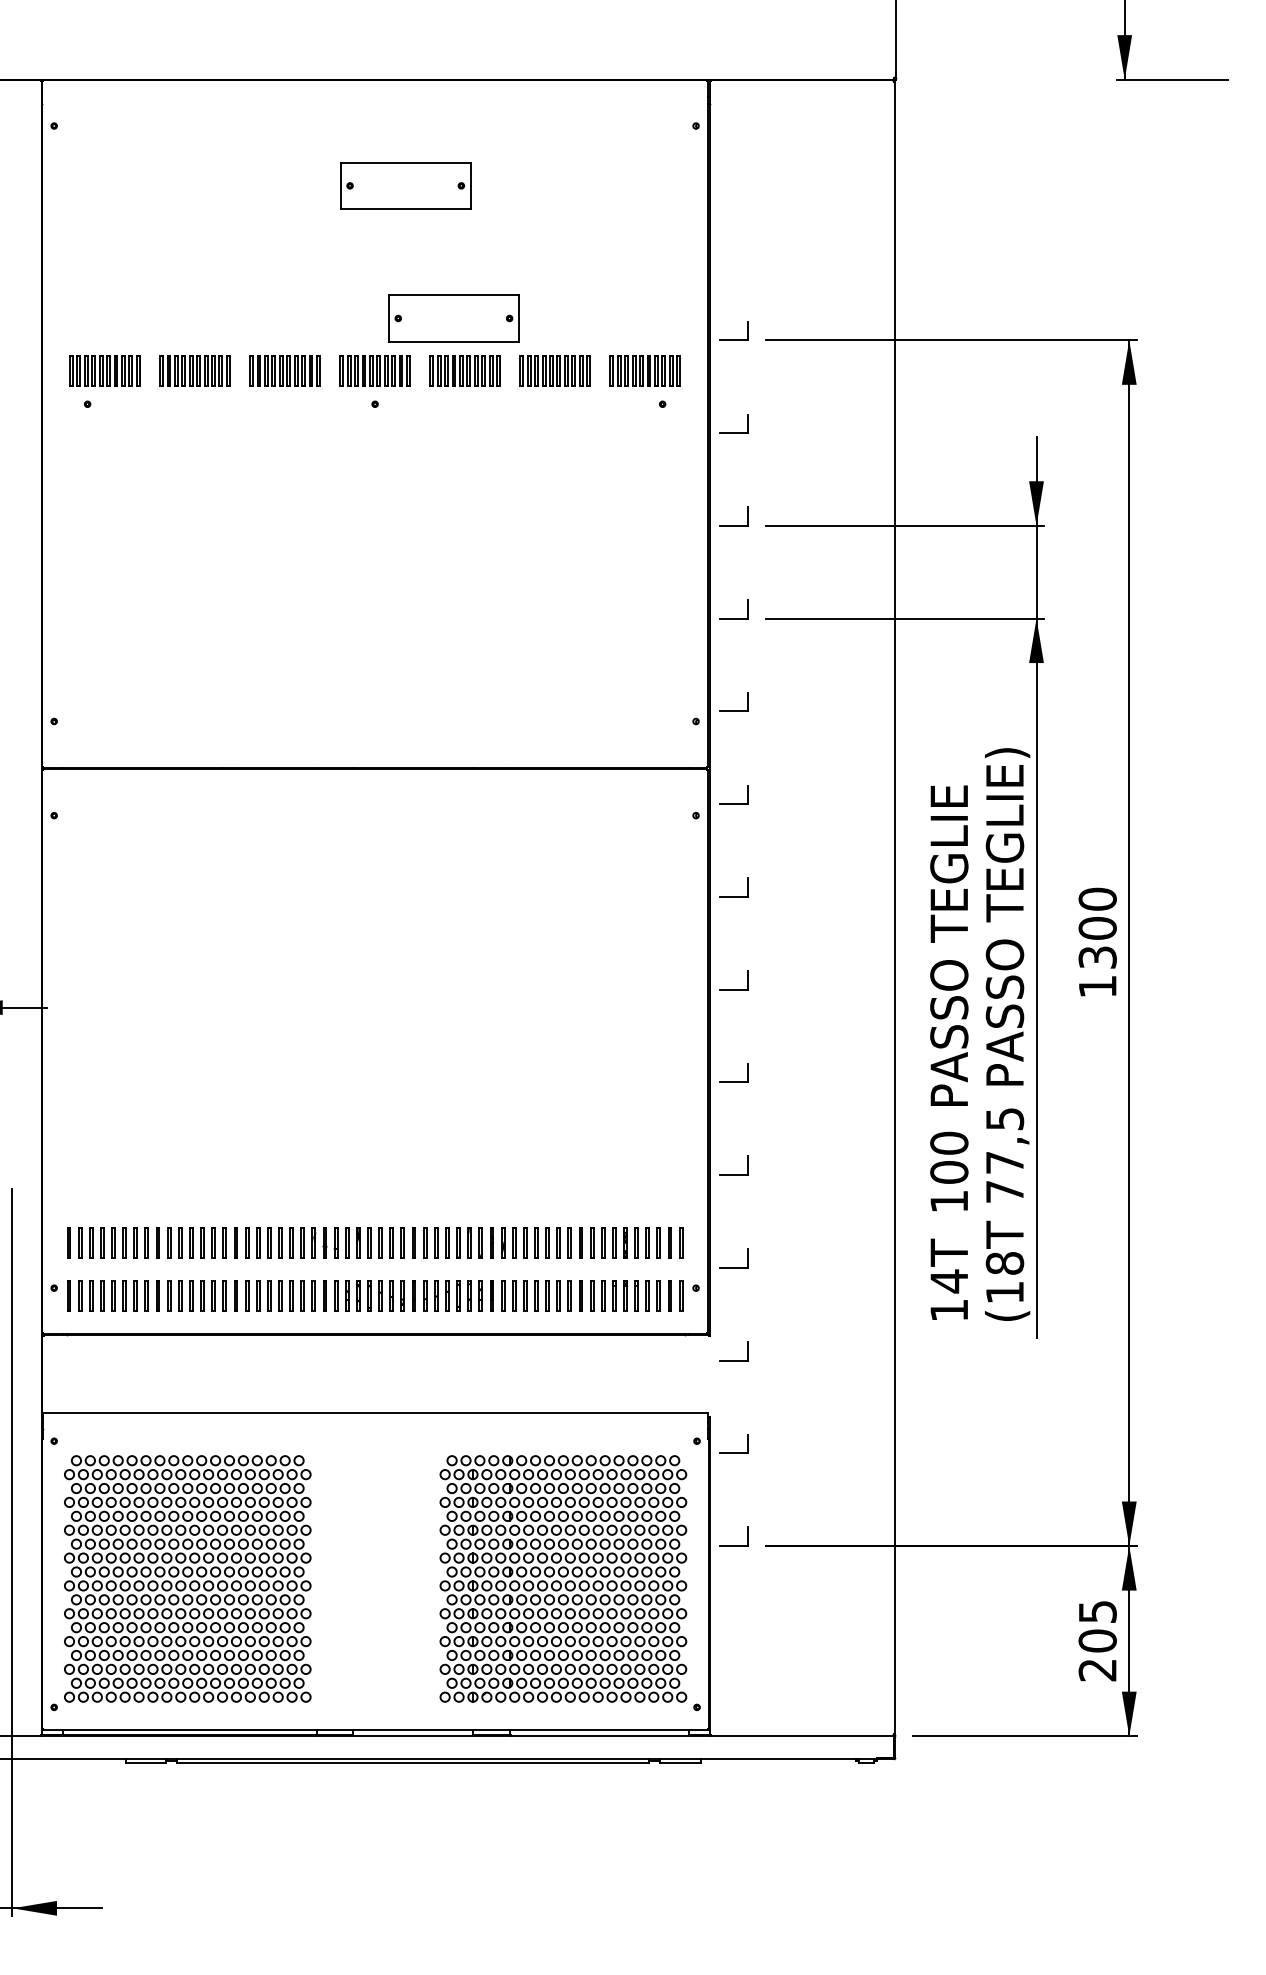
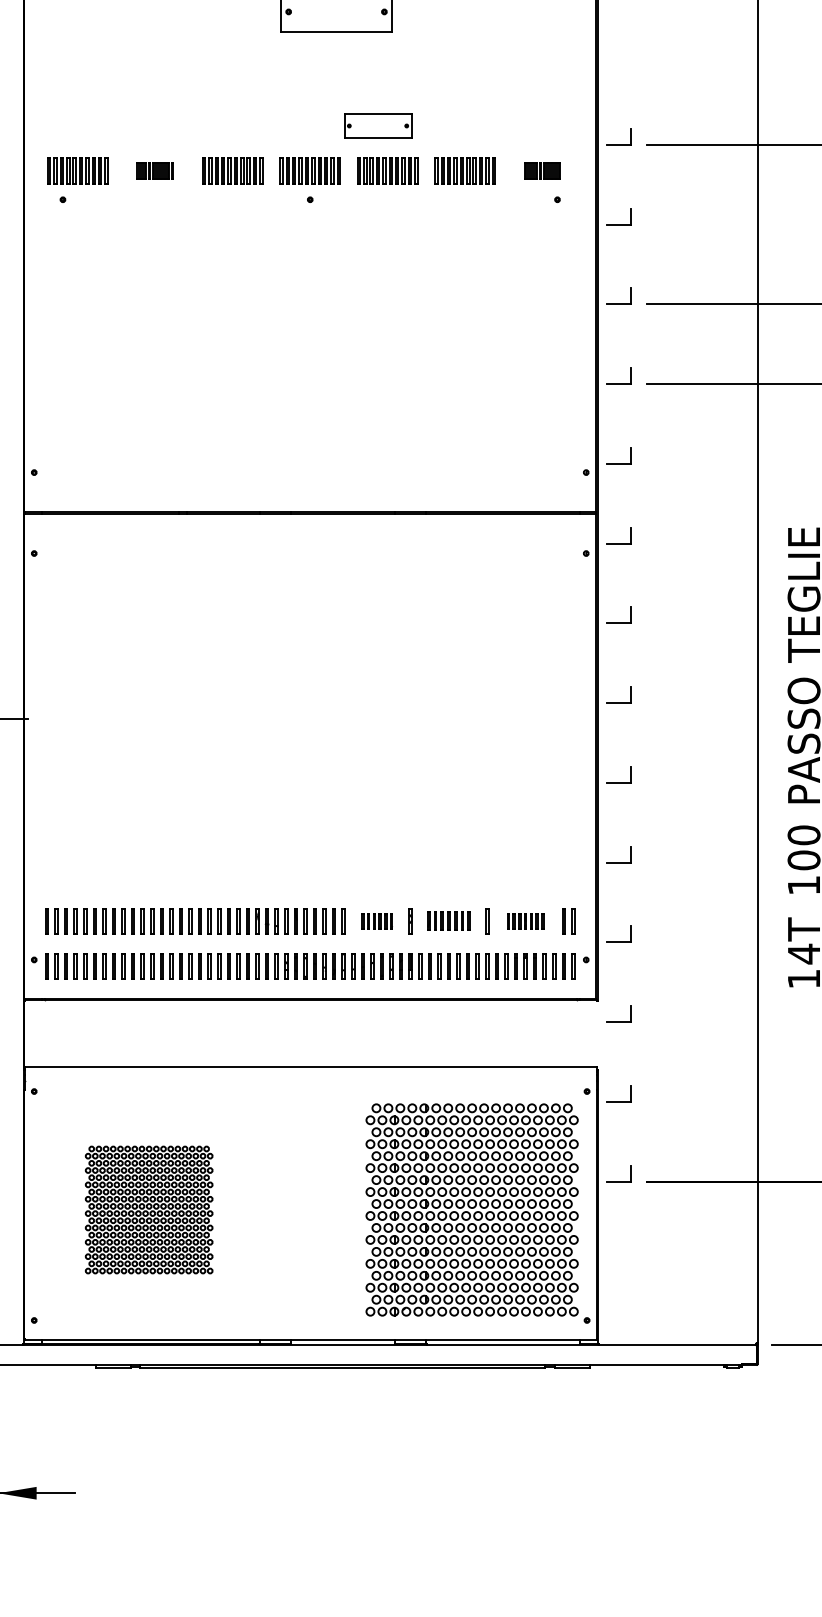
part: (453, 318) -> (377, 126), size x0.6
part: (194, 370) -> (154, 170), size x0.6
part: (644, 370) -> (541, 170), size x0.6
part: (452, 1242) -> (376, 920), size x0.6
part: (536, 1242) -> (449, 920), size x0.7
part: (625, 1242) -> (525, 920), size x0.6
part: (187, 1578) -> (148, 1209), size x0.6

